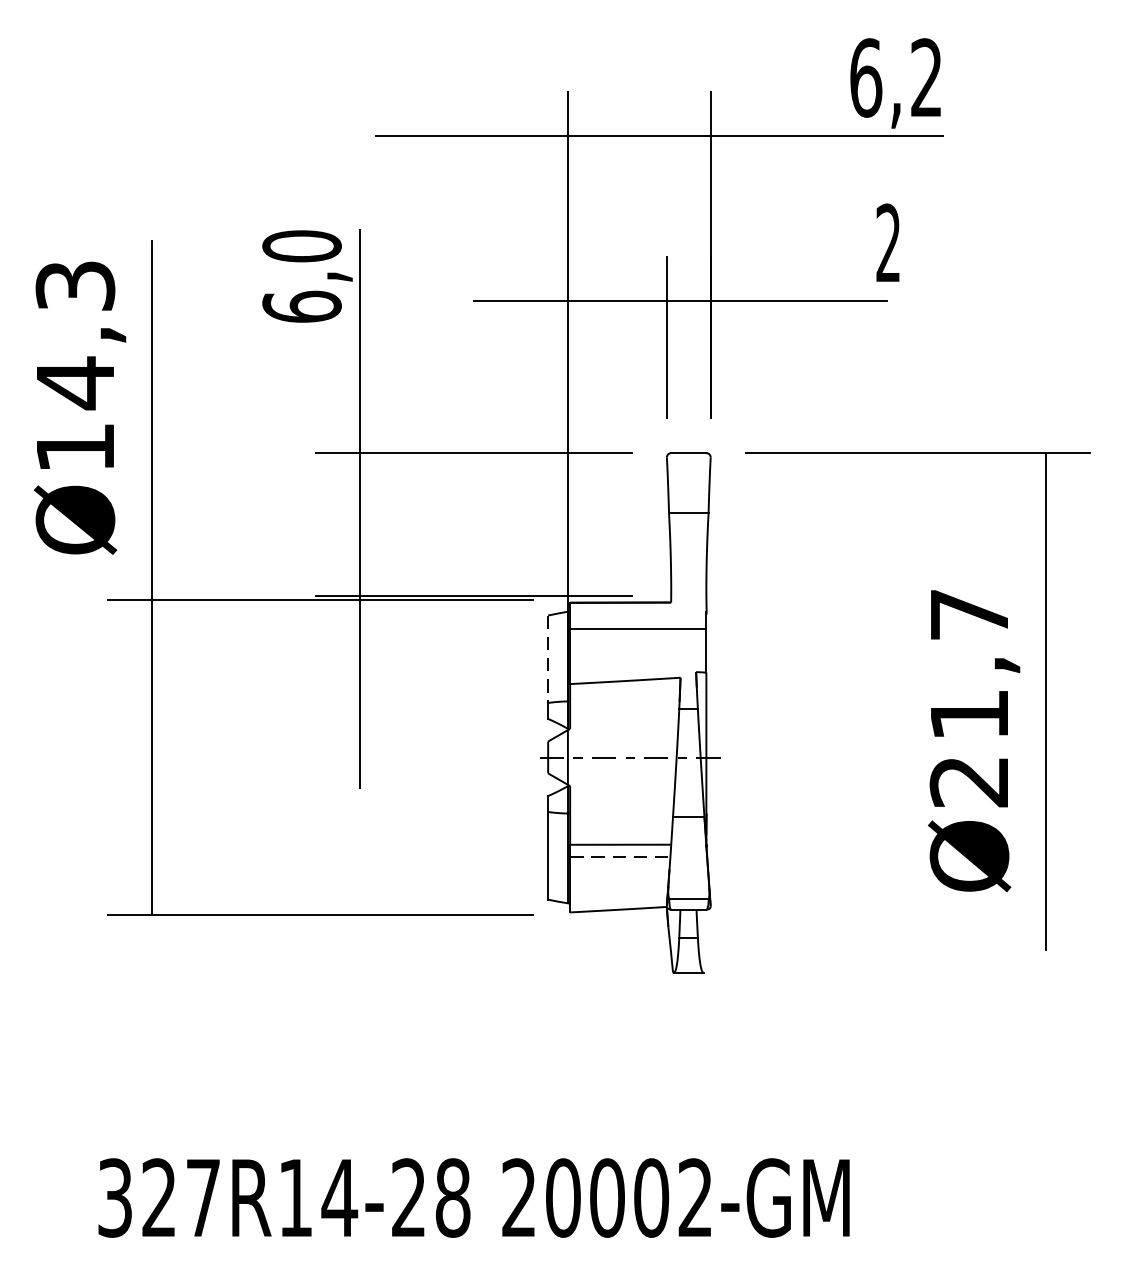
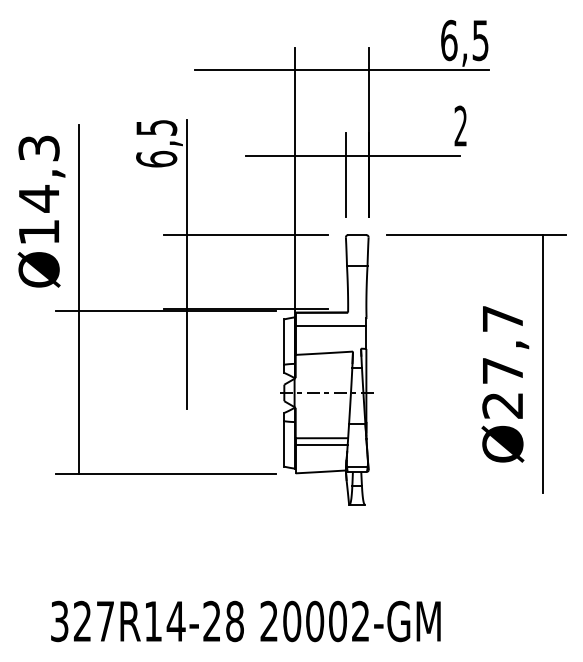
text: (926, 77) -> (480, 40), 6,2 -> 6,5
text: (301, 245) -> (156, 127), 6,0 -> 6,5
line: (548, 660) -> (284, 342), dashed -> solid
text: (968, 714) -> (502, 370), Ø21,7 -> Ø27,7
line: (619, 856) -> (321, 444), dashed -> solid

